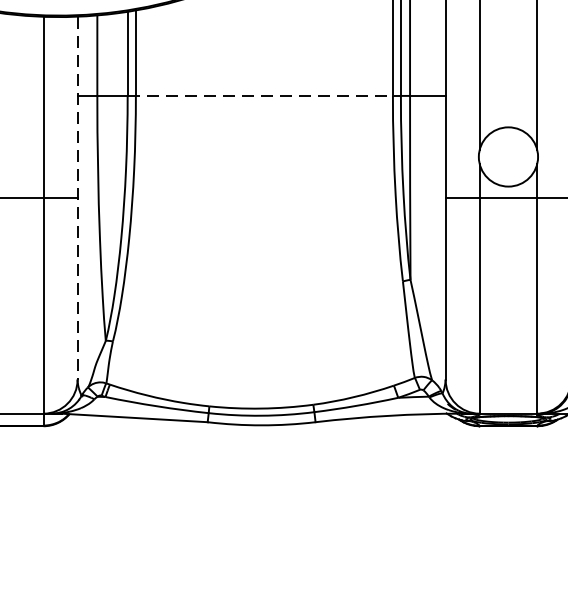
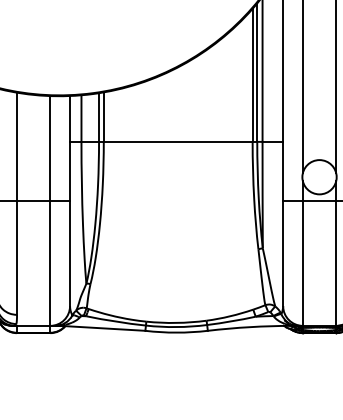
line: (264, 95) -> (178, 141), dashed -> solid
line: (78, 198) -> (70, 201), dashed -> solid

